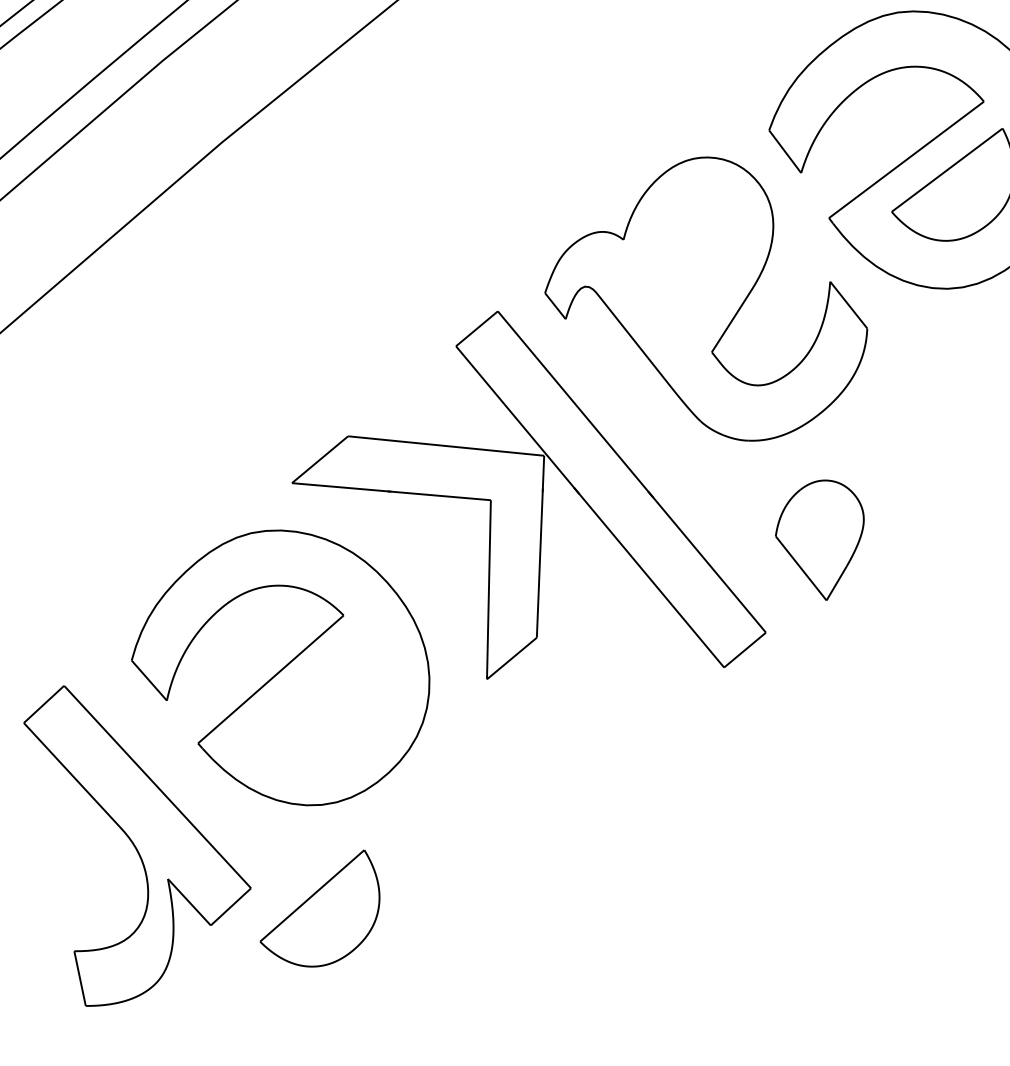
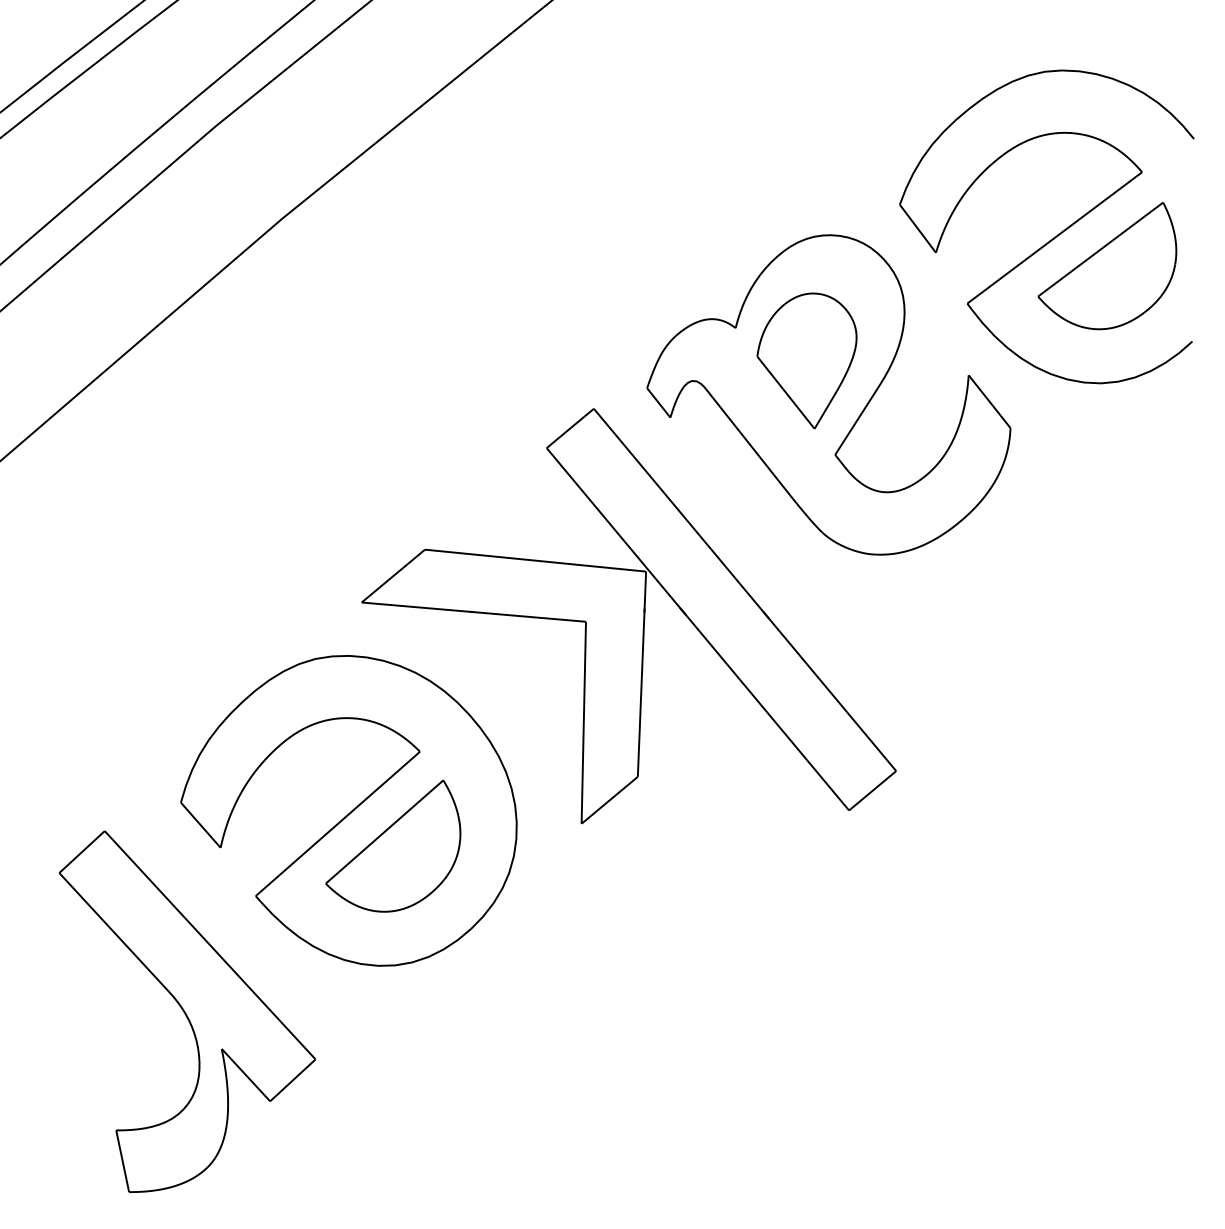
part: (819, 539) -> (806, 360), moved
part: (320, 907) -> (393, 845), moved

